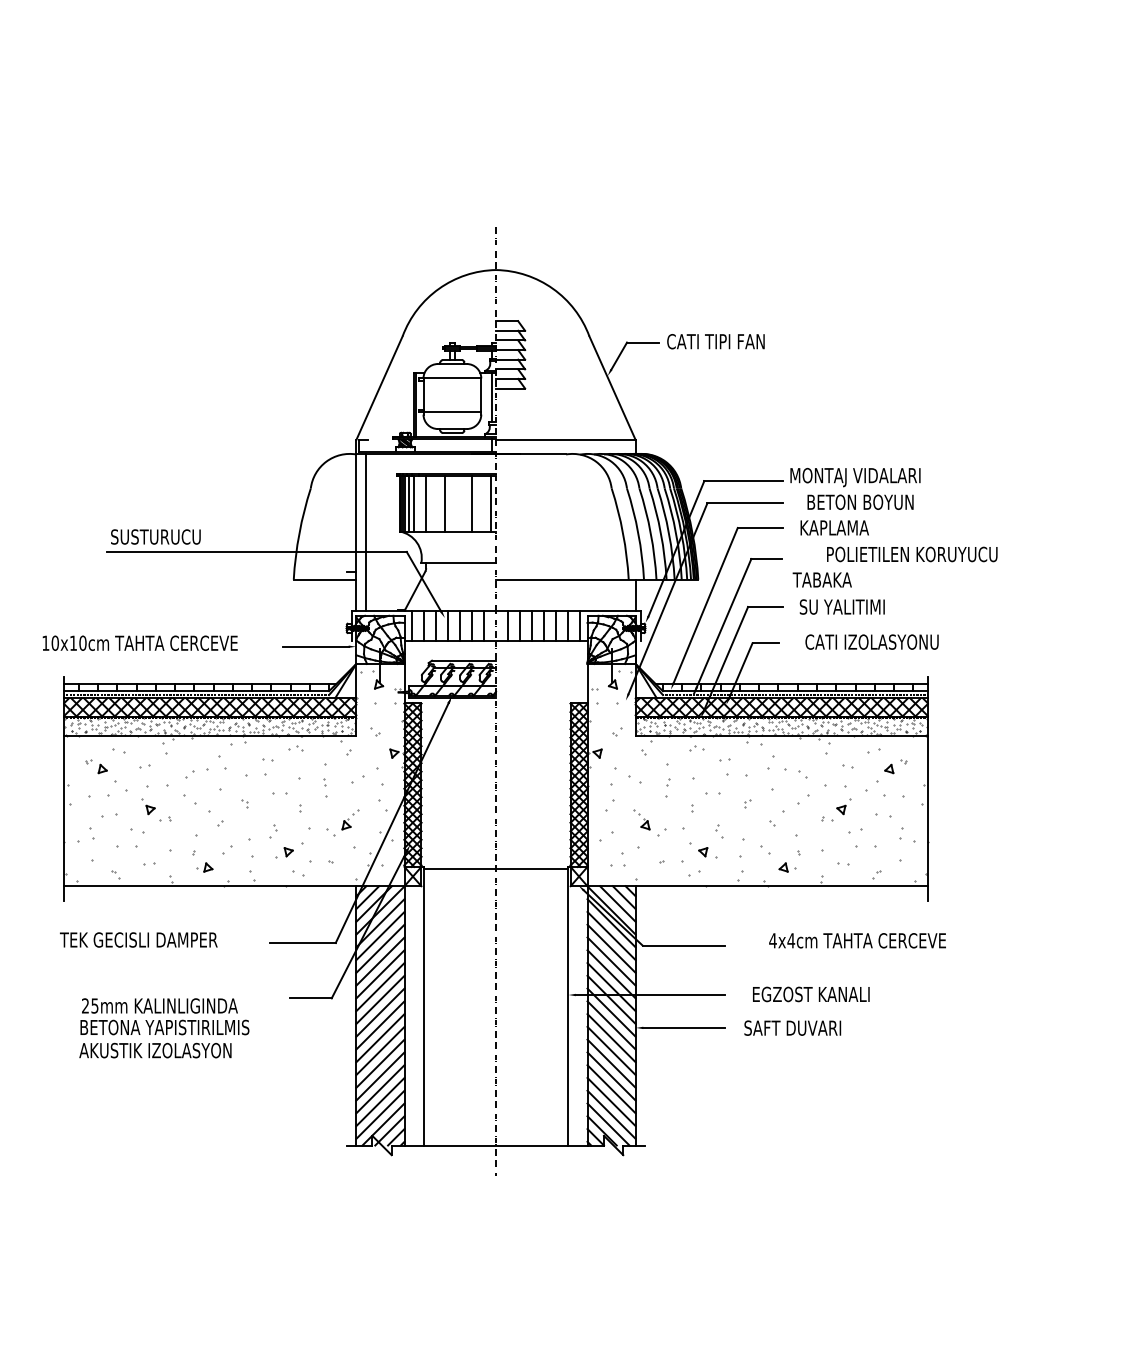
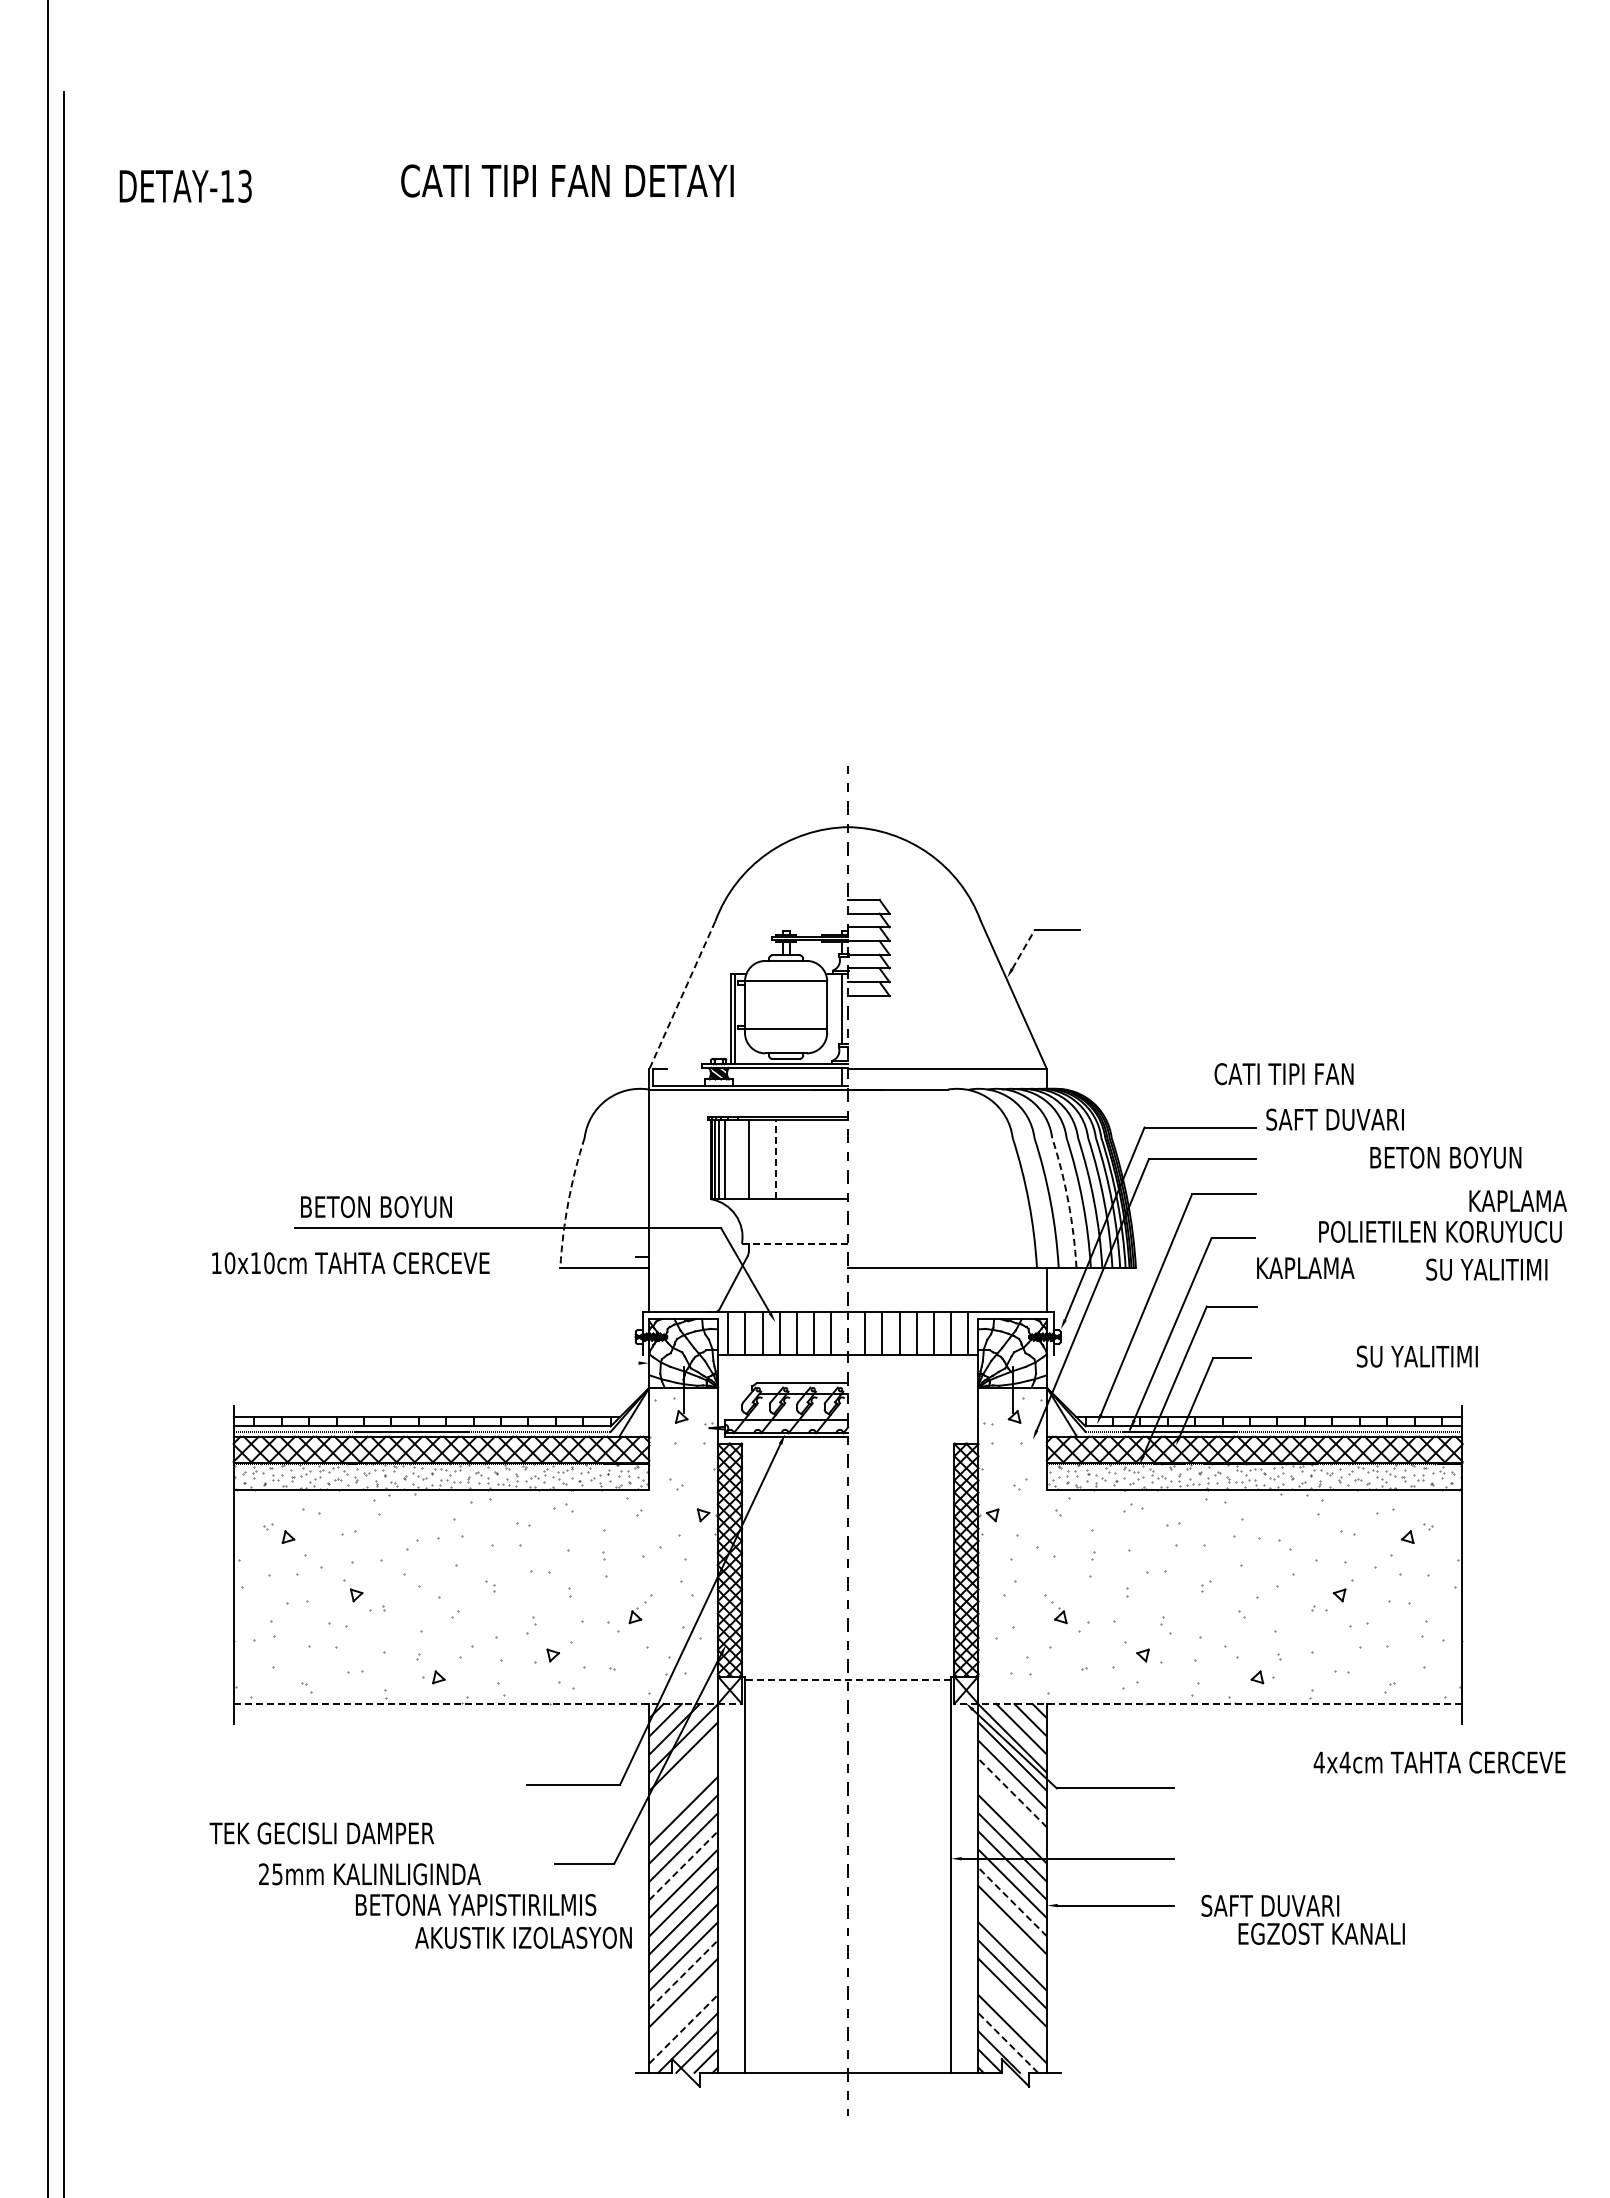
text: (715, 341) -> (1283, 1074), moved
line: (619, 356) -> (1023, 949), solid -> dashed
line: (379, 388) -> (682, 995), solid -> dashed
text: (855, 477) -> (1359, 1122), MONTAJ VIDALARI -> SAFT DUVARI
text: (860, 502) -> (1445, 1157), moved
line: (414, 503) -> (731, 1159), removed
line: (445, 503) -> (776, 1159), solid -> dashed
line: (471, 503) -> (813, 1159), removed
line: (491, 503) -> (841, 1159), removed
text: (834, 527) -> (1517, 1200), moved
line: (366, 532) -> (663, 1200), removed
arc: (299, 533) -> (568, 1202), solid -> dashed
arc: (650, 533) -> (1068, 1202), solid -> dashed
text: (163, 537) -> (375, 1207), SUSTURUCU -> BETON BOYUN
line: (458, 562) -> (794, 1243), solid -> dashed
text: (812, 579) -> (1298, 1267), TABAKA -> KAPLAMA
text: (842, 606) -> (1486, 1269), moved
text: (871, 642) -> (1382, 1356), CATI IZOLASYONU -> SU YALITIMI
text: (139, 643) -> (350, 1263), moved
line: (315, 646) -> (591, 1363), removed
line: (496, 869) -> (848, 1679), solid -> dashed
line: (243, 885) -> (488, 1703), solid -> dashed
line: (748, 885) -> (1207, 1703), solid -> dashed
line: (380, 935) -> (683, 1774), removed
text: (138, 940) -> (321, 1833), moved
text: (857, 940) -> (1439, 1762), moved
line: (380, 948) -> (683, 1792), removed
line: (611, 948) -> (1012, 1792), solid -> dashed
line: (611, 961) -> (1012, 1810), removed
text: (811, 994) -> (1321, 1933), moved
line: (381, 999) -> (684, 1865), solid -> dashed
line: (611, 1025) -> (1012, 1901), solid -> dashed
text: (165, 1027) -> (476, 1904), moved
text: (155, 1050) -> (523, 1937), moved
line: (611, 1051) -> (1012, 1938), removed
line: (381, 1076) -> (684, 1974), solid -> dashed
line: (380, 1101) -> (683, 2010), removed
line: (611, 1101) -> (1012, 2010), removed
line: (381, 1114) -> (684, 2028), solid -> dashed
line: (608, 1124) -> (1007, 2042), solid -> dashed

